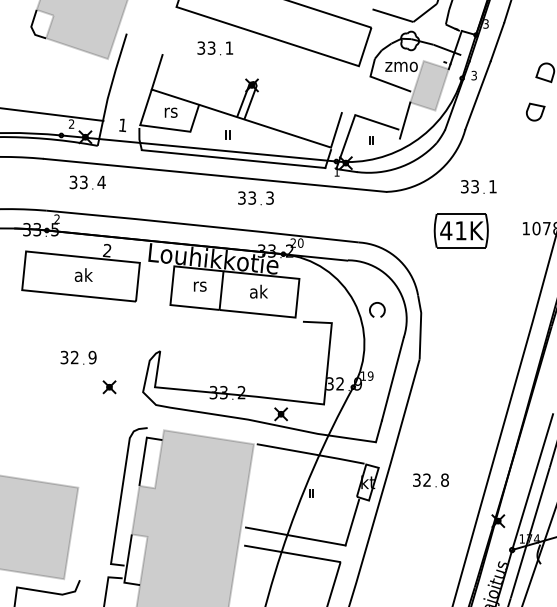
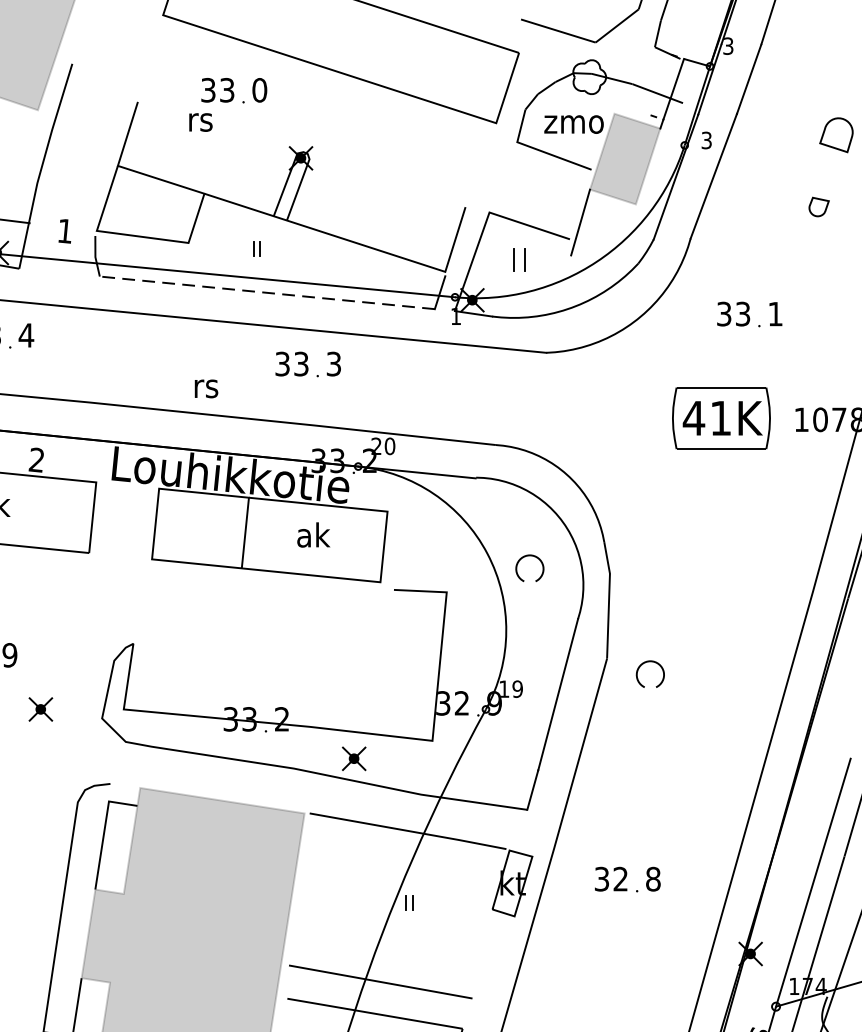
text: (229, 47) -> (259, 89), 1 -> 0
part: (535, 111) -> (818, 205), size x0.6
text: (170, 112) -> (199, 121), moved
part: (371, 140) -> (519, 258), size x1.6
line: (233, 159) -> (267, 293), solid -> dashed
text: (478, 186) -> (749, 313), moved
part: (460, 230) -> (720, 417), moved
text: (200, 286) -> (206, 388), moved
part: (443, 367) -> (650, 673), added
line: (352, 522) -> (484, 956), removed

